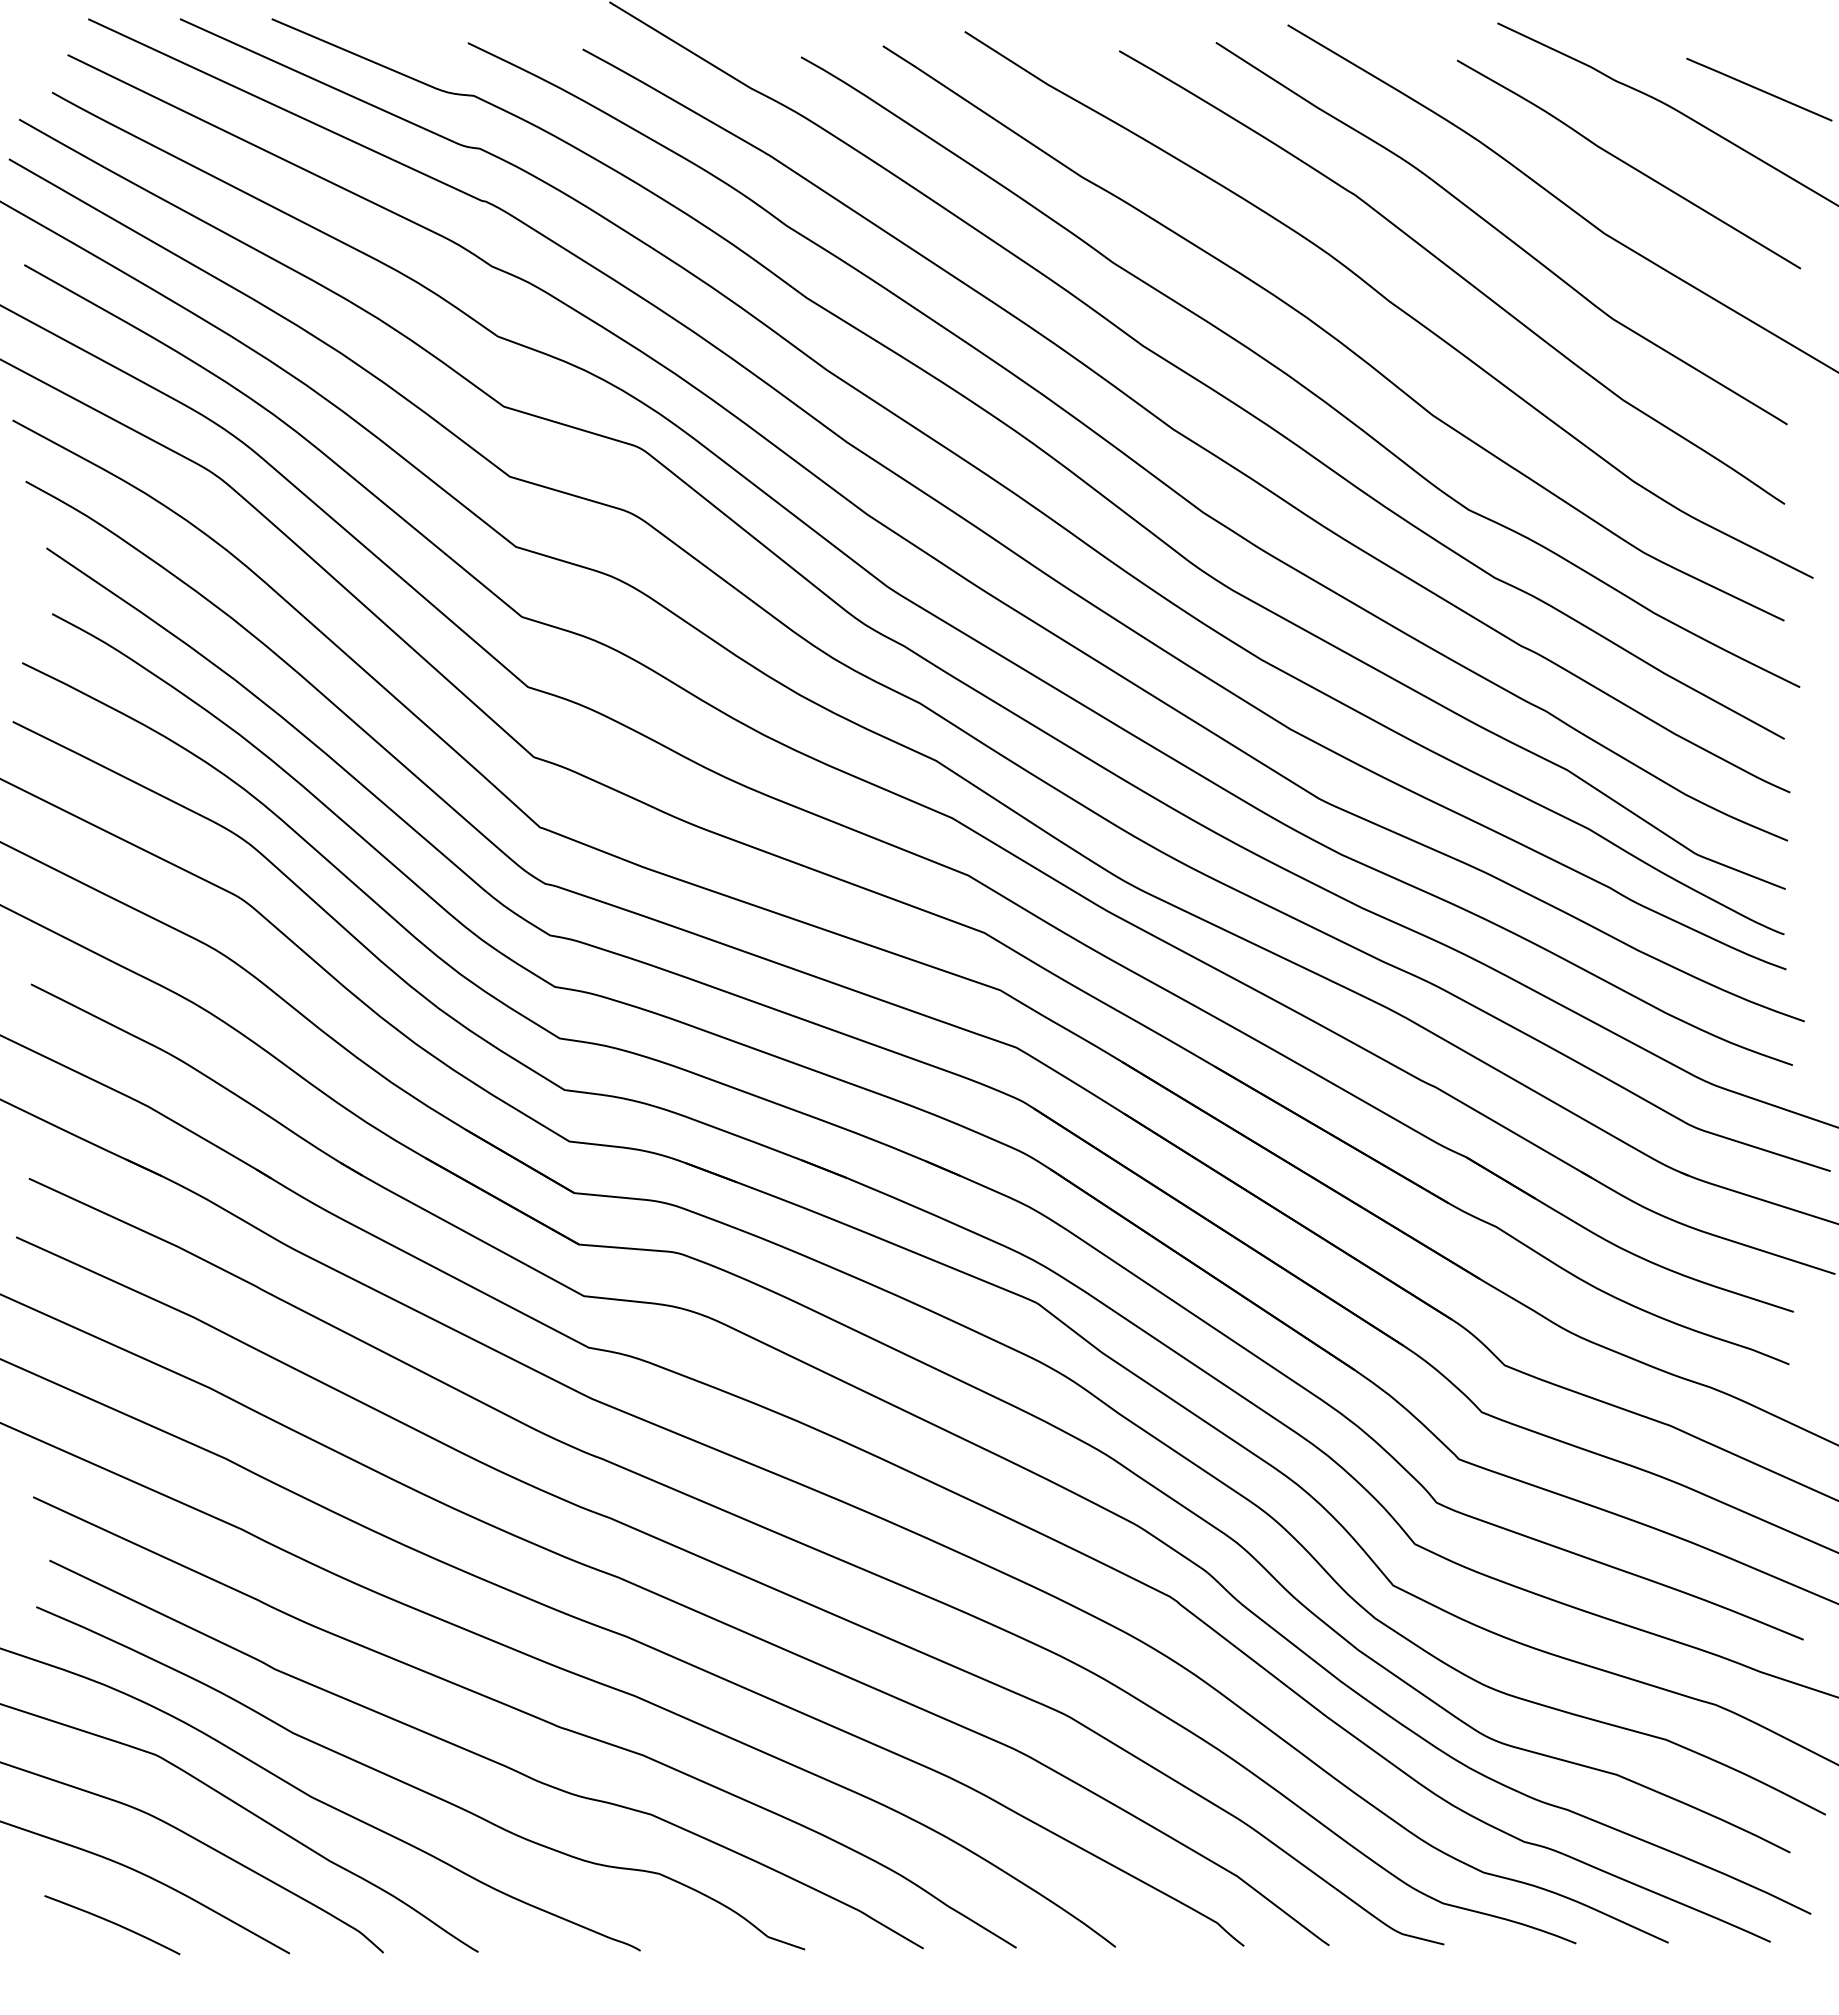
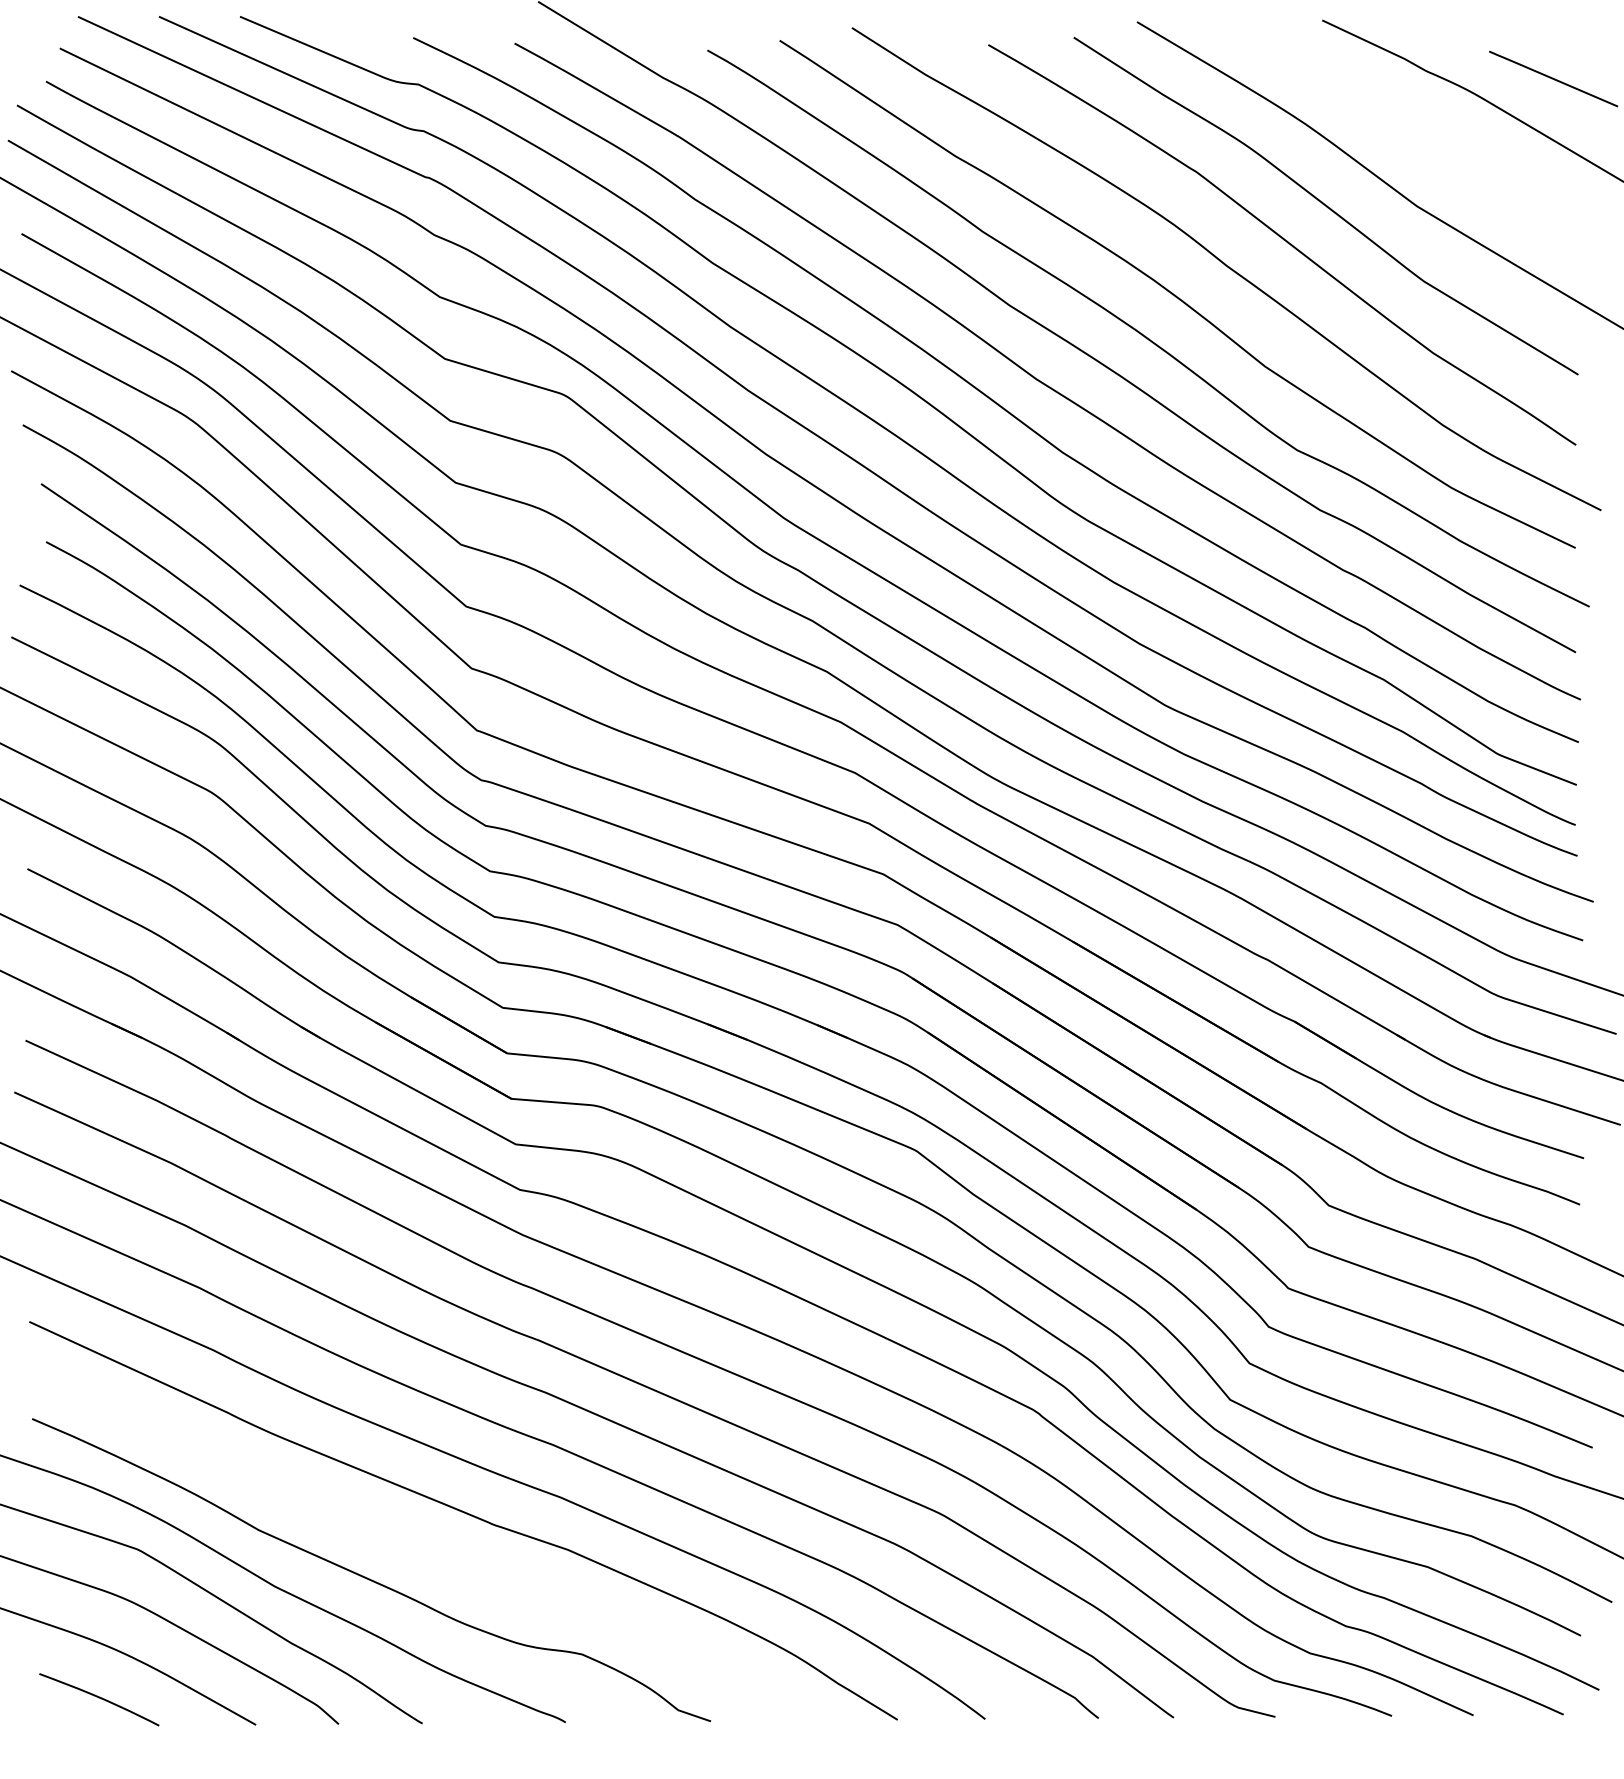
curve: (1628, 164) -> (1438, 145), removed
curve: (485, 1756) -> (428, 1550), removed

